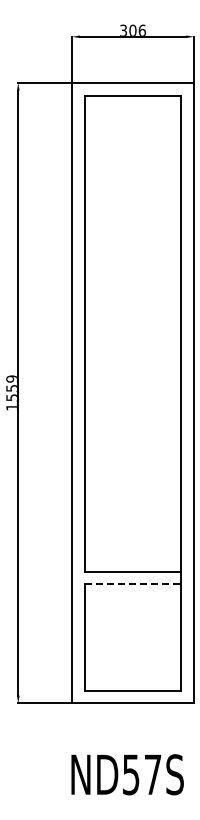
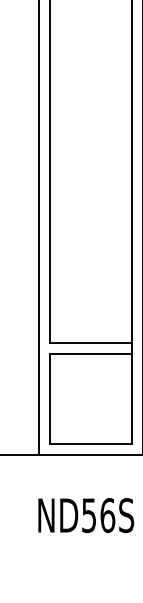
line: (133, 584) -> (91, 353), dashed -> solid
text: (152, 774) -> (107, 515), ND57S -> ND56S

